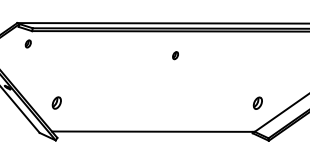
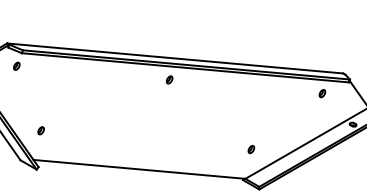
part: (175, 55) -> (169, 79), moved
part: (56, 102) -> (40, 130), size x0.62
part: (258, 103) -> (251, 149), size x0.62

